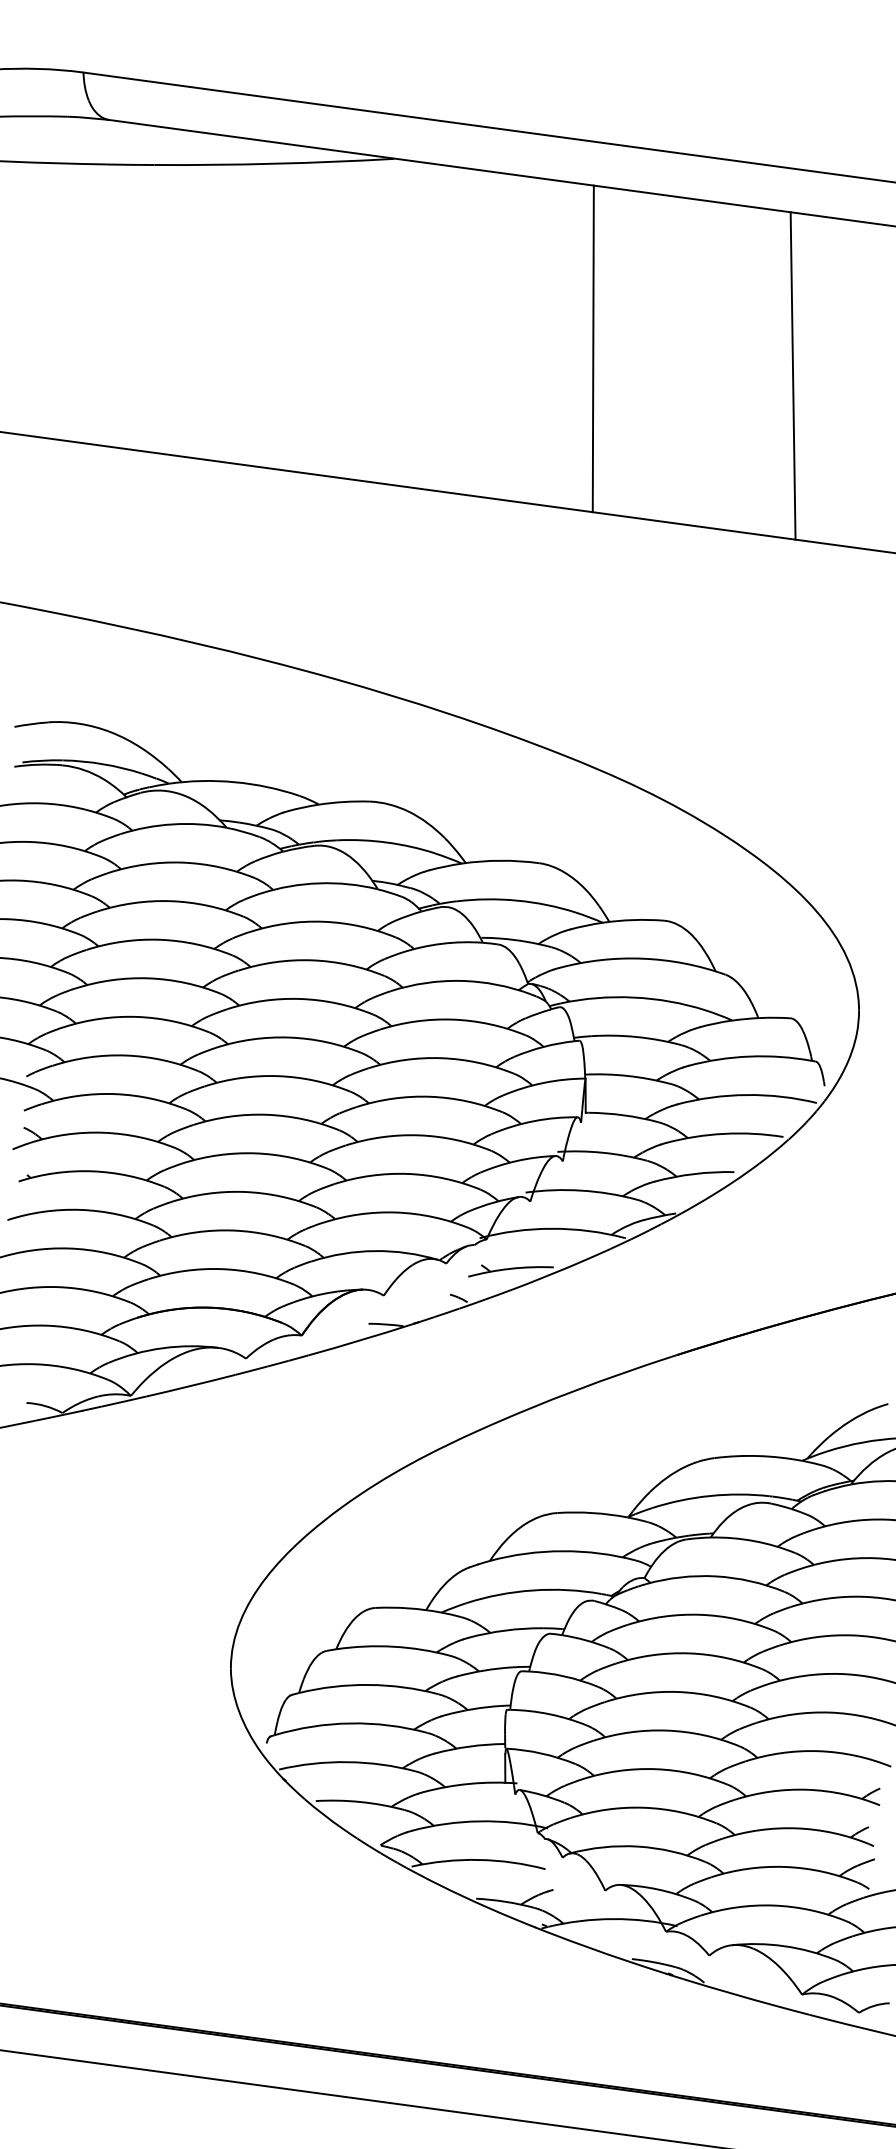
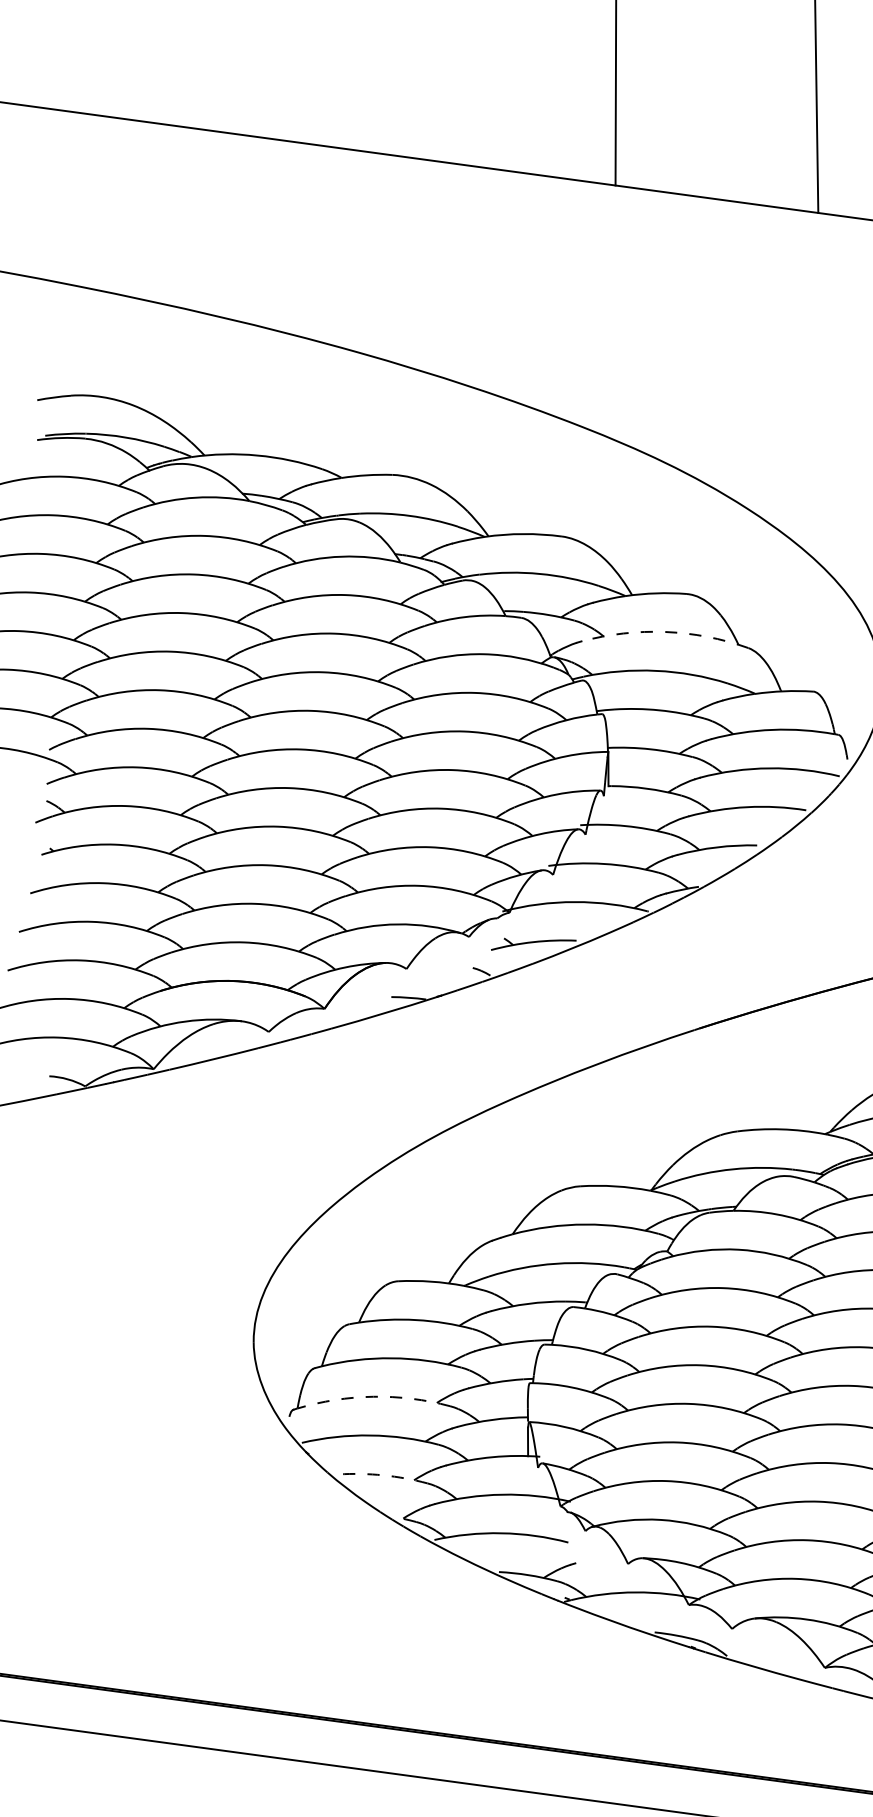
arc: (642, 958) -> (665, 631), solid -> dashed
arc: (350, 1723) -> (373, 1396), solid -> dashed
arc: (360, 1802) -> (383, 1475), solid -> dashed

